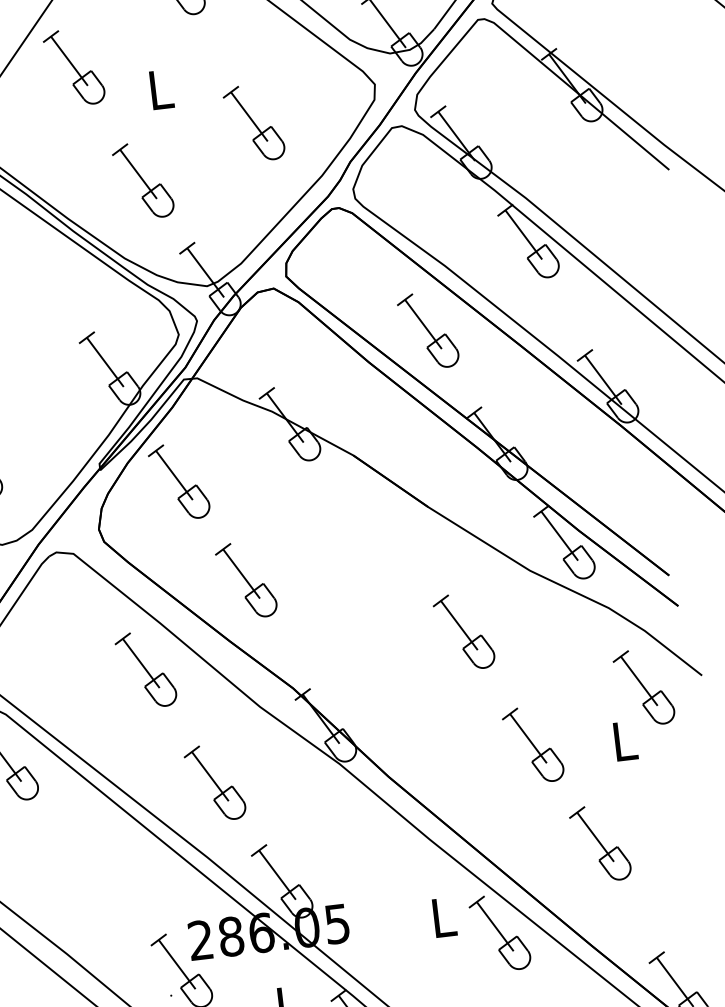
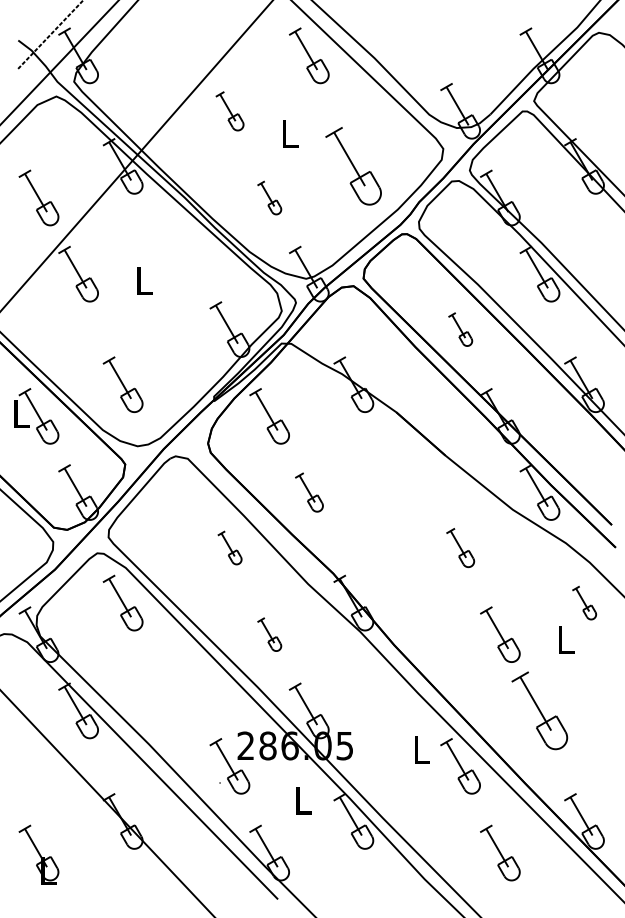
part: (73, 68) -> (229, 111), size x0.7
part: (253, 123) -> (353, 166), size x1.4
part: (143, 180) -> (269, 197), size x0.6
part: (428, 330) -> (460, 329), size x0.6
part: (246, 580) -> (309, 492), size x0.7
part: (464, 631) -> (460, 547), size x0.7
part: (145, 669) -> (229, 547), size x0.6
part: (644, 686) -> (584, 602), size x0.6
part: (215, 782) -> (269, 634), size x0.6
part: (599, 843) -> (539, 710), size x1.4

